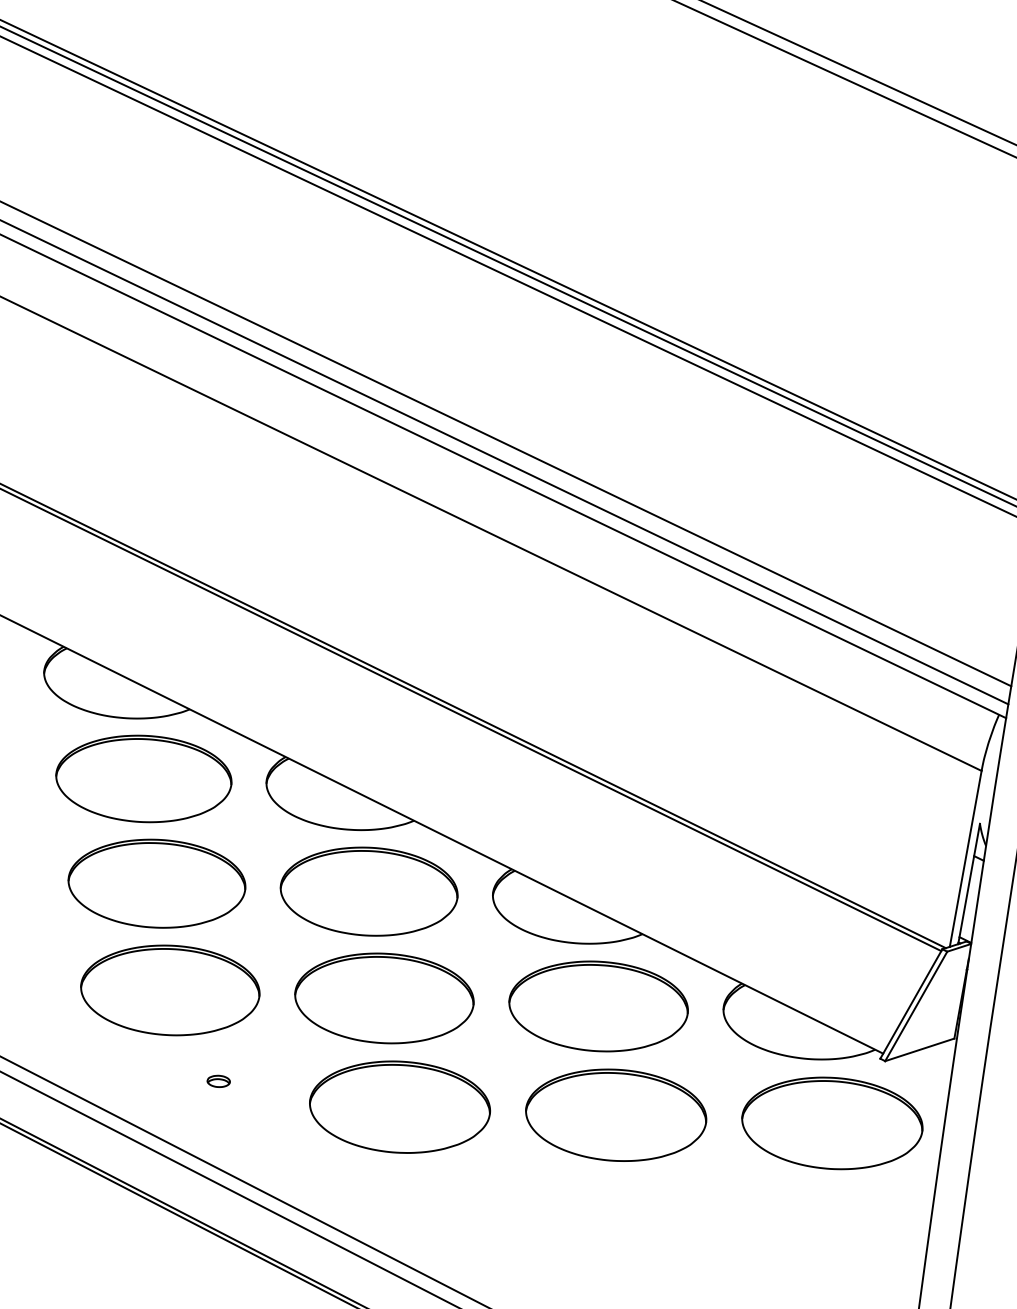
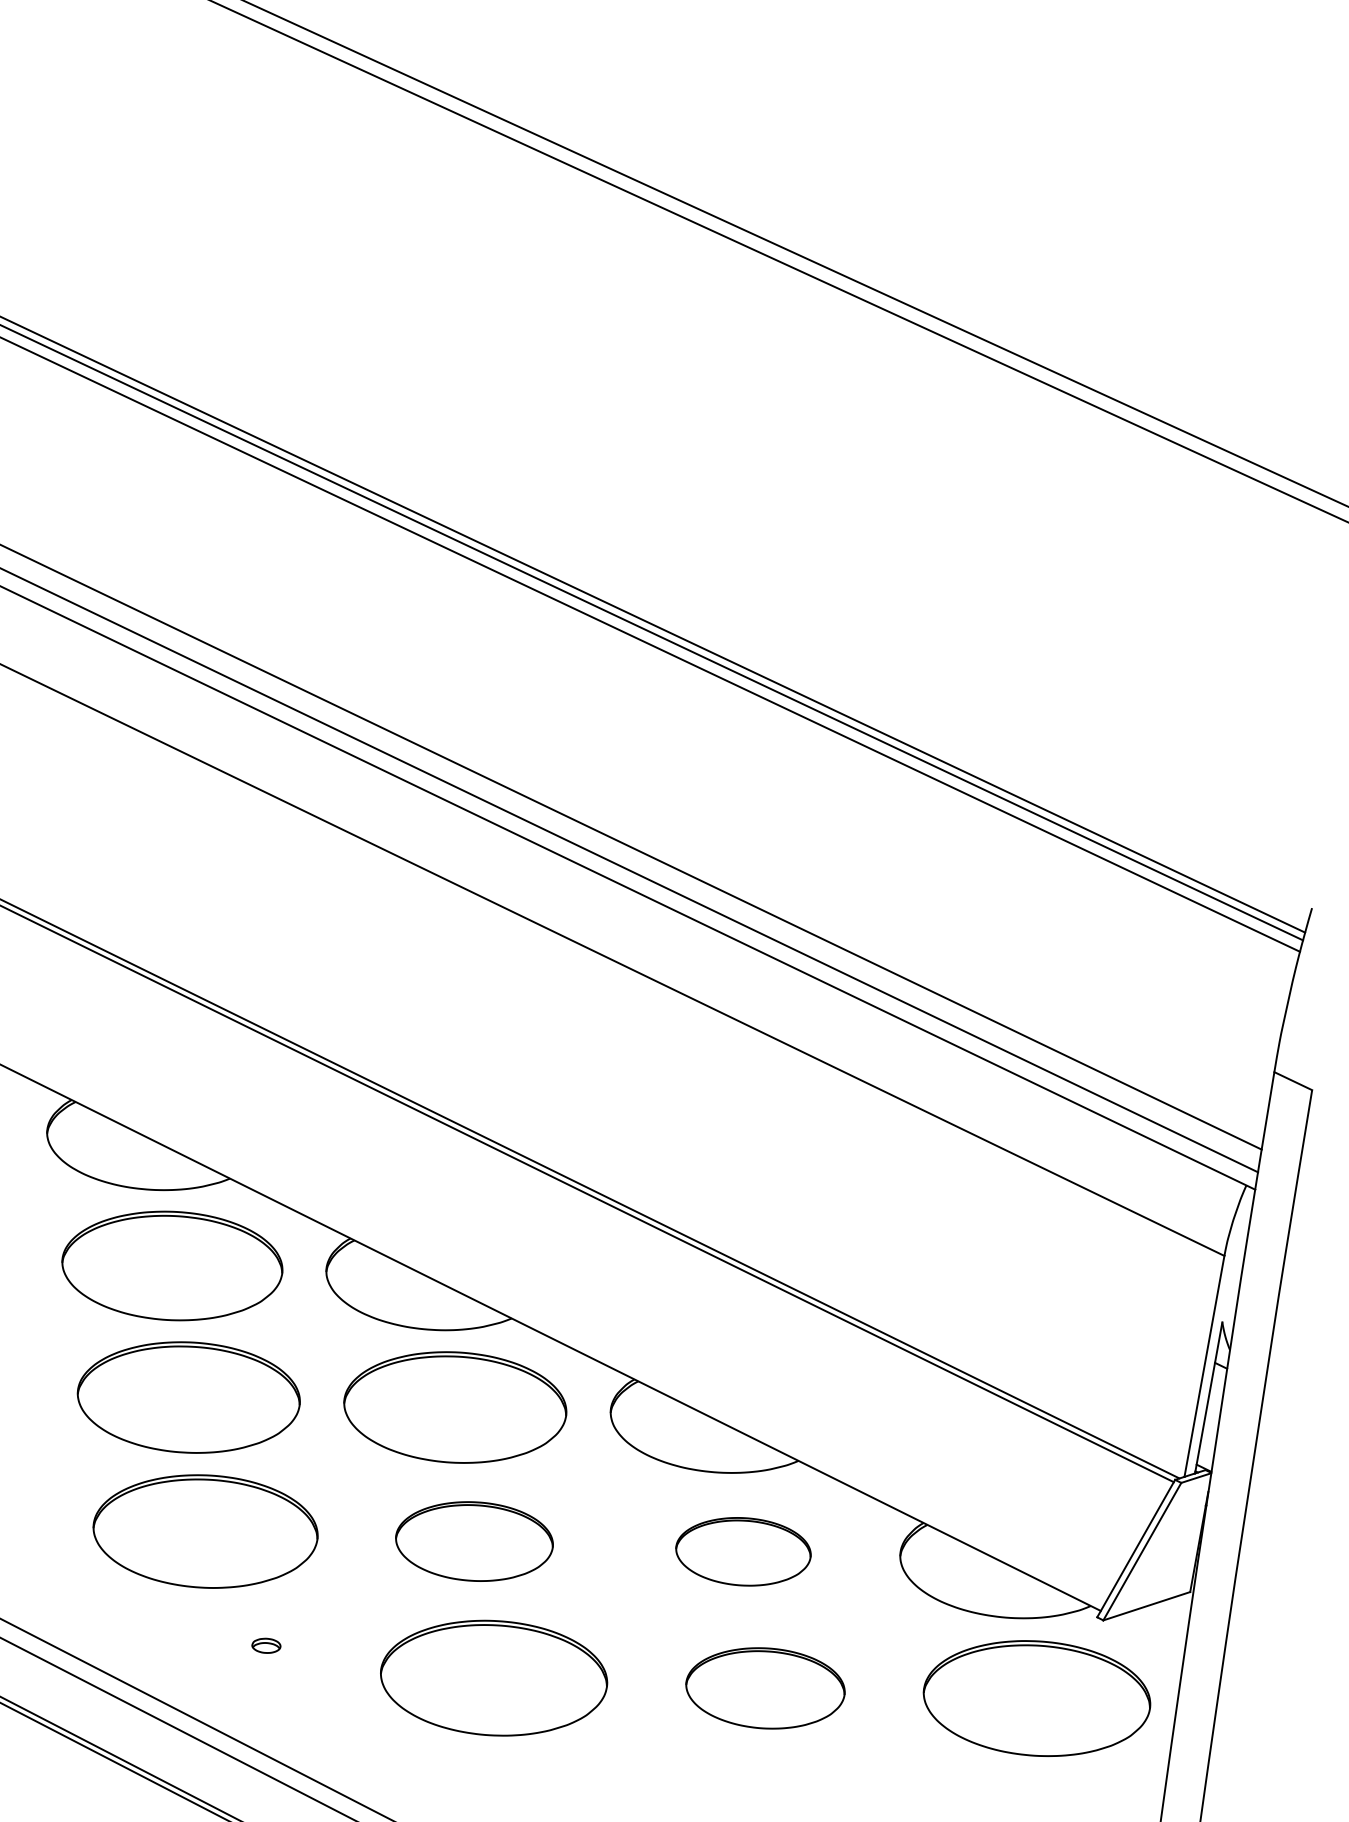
part: (384, 998) -> (474, 1541), size x0.7
part: (598, 1006) -> (743, 1551), size x0.6
part: (616, 1115) -> (765, 1688), size x0.7

